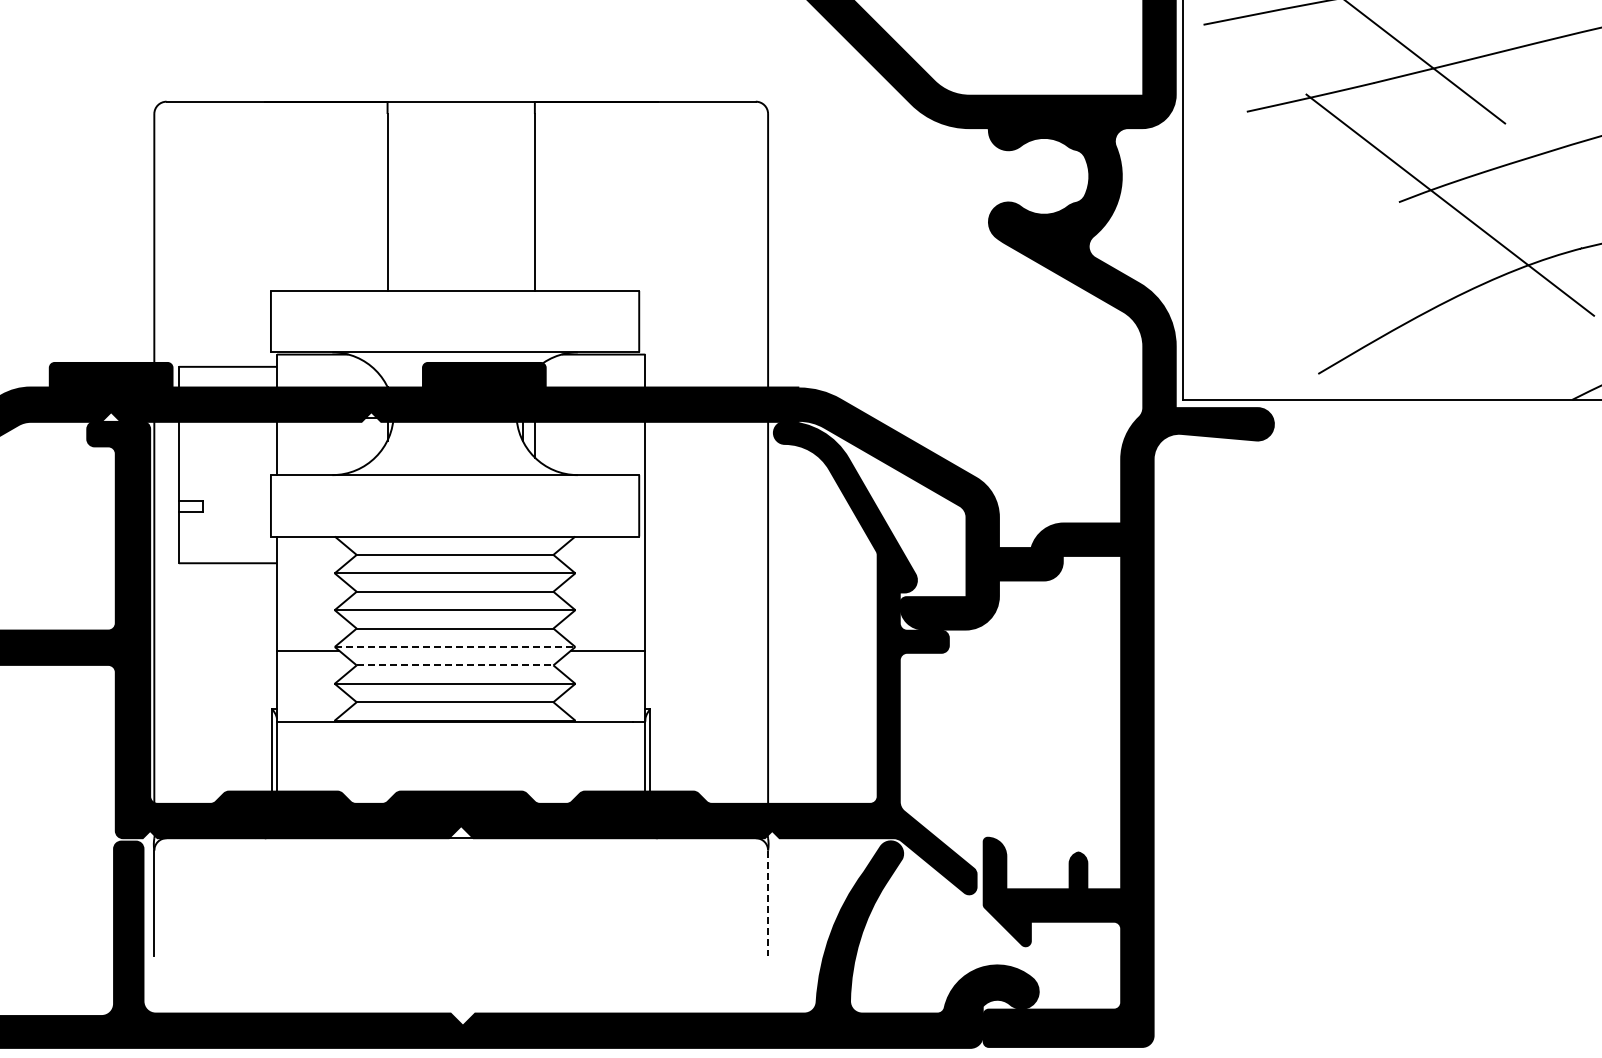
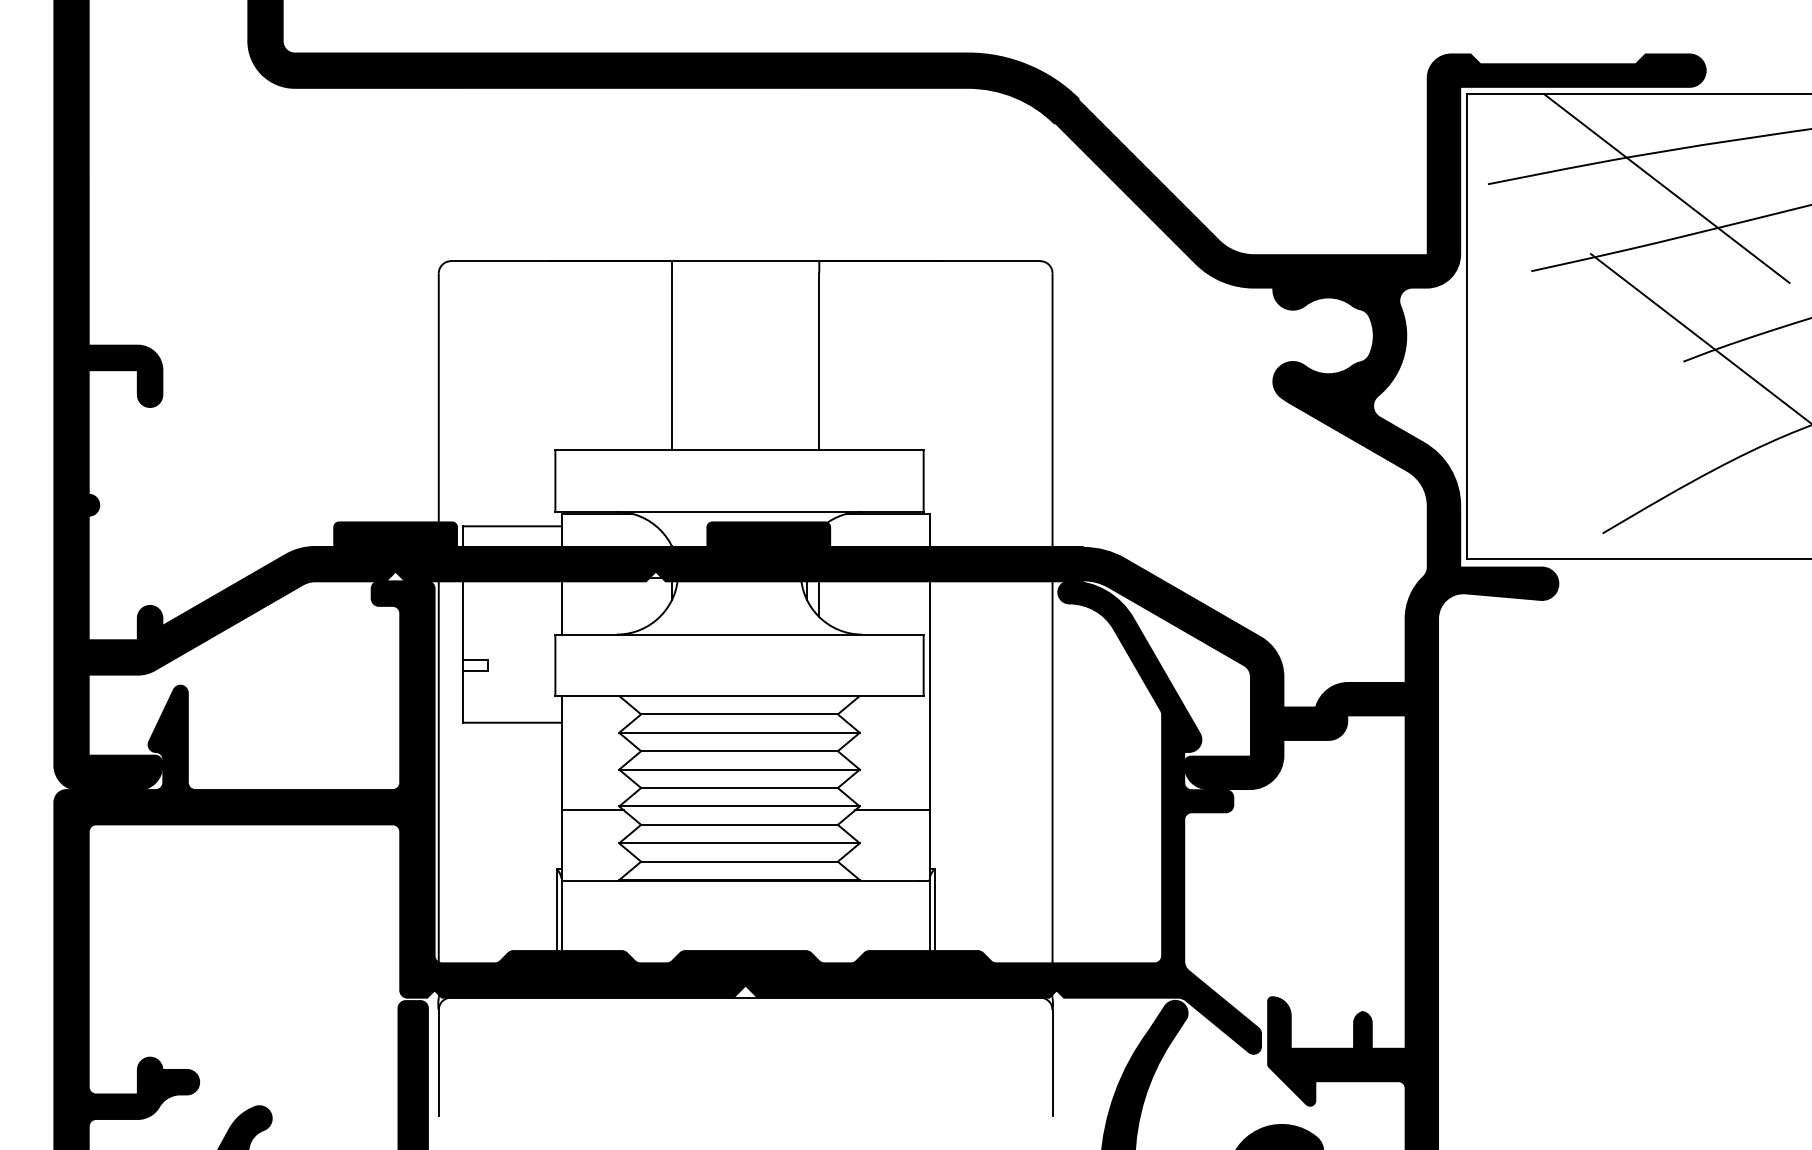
line: (456, 647) -> (740, 806), dashed -> solid
line: (456, 665) -> (740, 824), dashed -> solid
line: (768, 903) -> (1052, 1062), dashed -> solid

